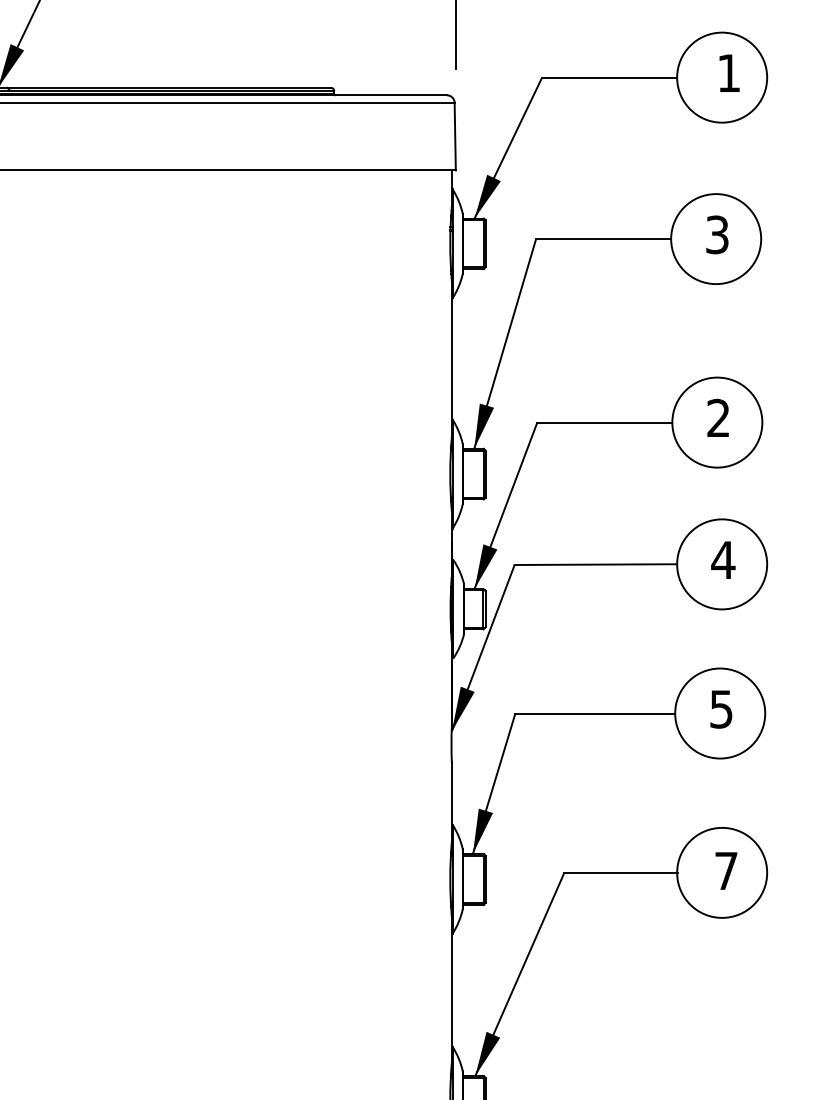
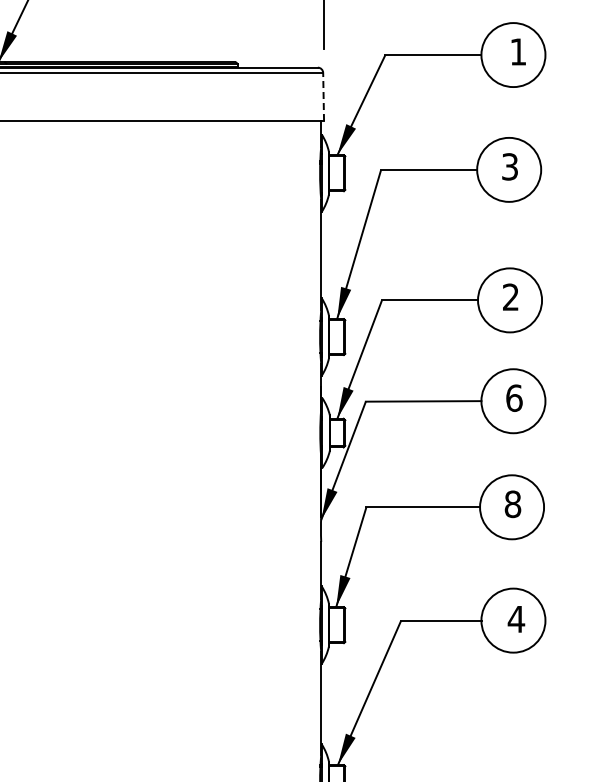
line: (455, 135) -> (323, 96), solid -> dashed
text: (722, 559) -> (513, 397), 4 -> 6
text: (720, 709) -> (512, 504), 5 -> 8
text: (726, 871) -> (516, 619), 7 -> 4

